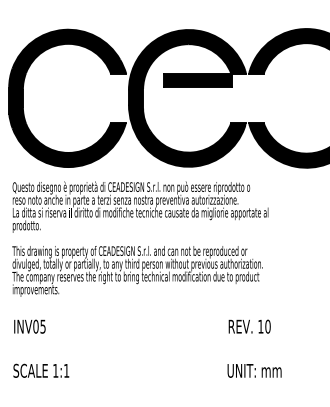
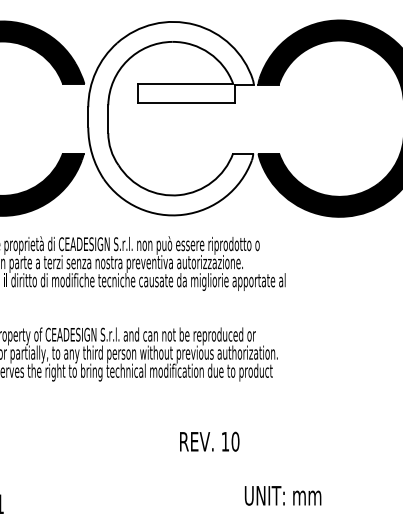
fill: (186, 98) -> (169, 118), removed
text: (249, 326) -> (209, 441), moved
text: (254, 370) -> (282, 495), moved

